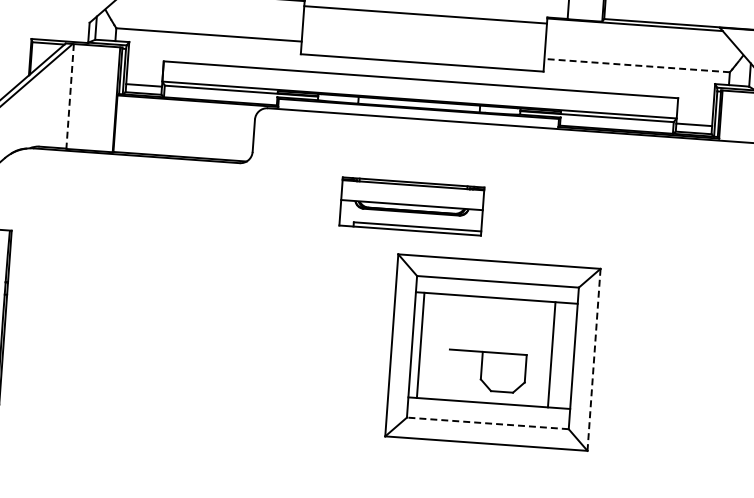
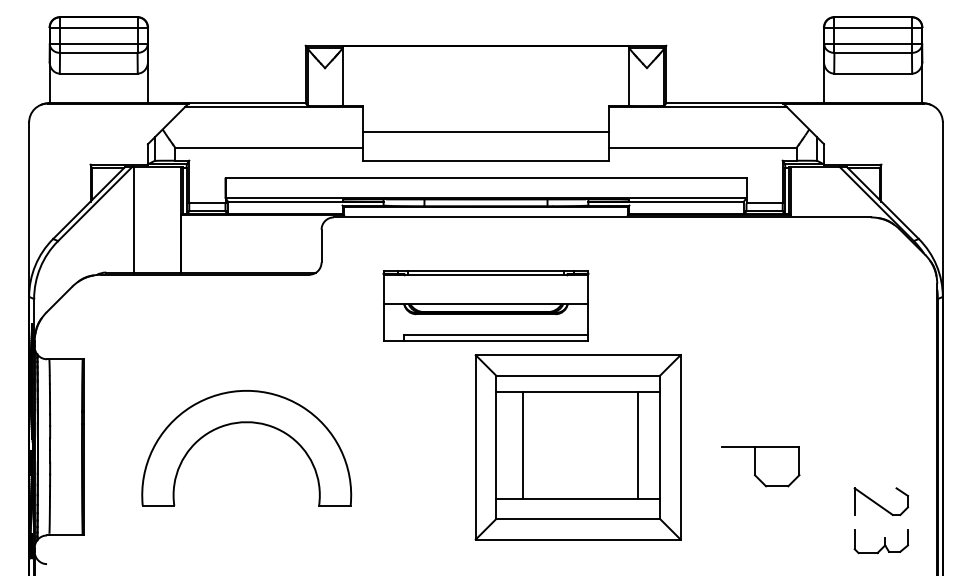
line: (425, 14) -> (485, 131), moved
line: (636, 65) -> (702, 147), dashed -> solid
line: (69, 97) -> (133, 220), dashed -> solid
part: (411, 205) -> (485, 305), size x1.43
part: (167, 305) -> (246, 423), added
line: (420, 345) -> (522, 445), moved
line: (593, 359) -> (680, 447), dashed -> solid
part: (486, 371) -> (760, 466), moved
line: (488, 423) -> (578, 519), dashed -> solid

